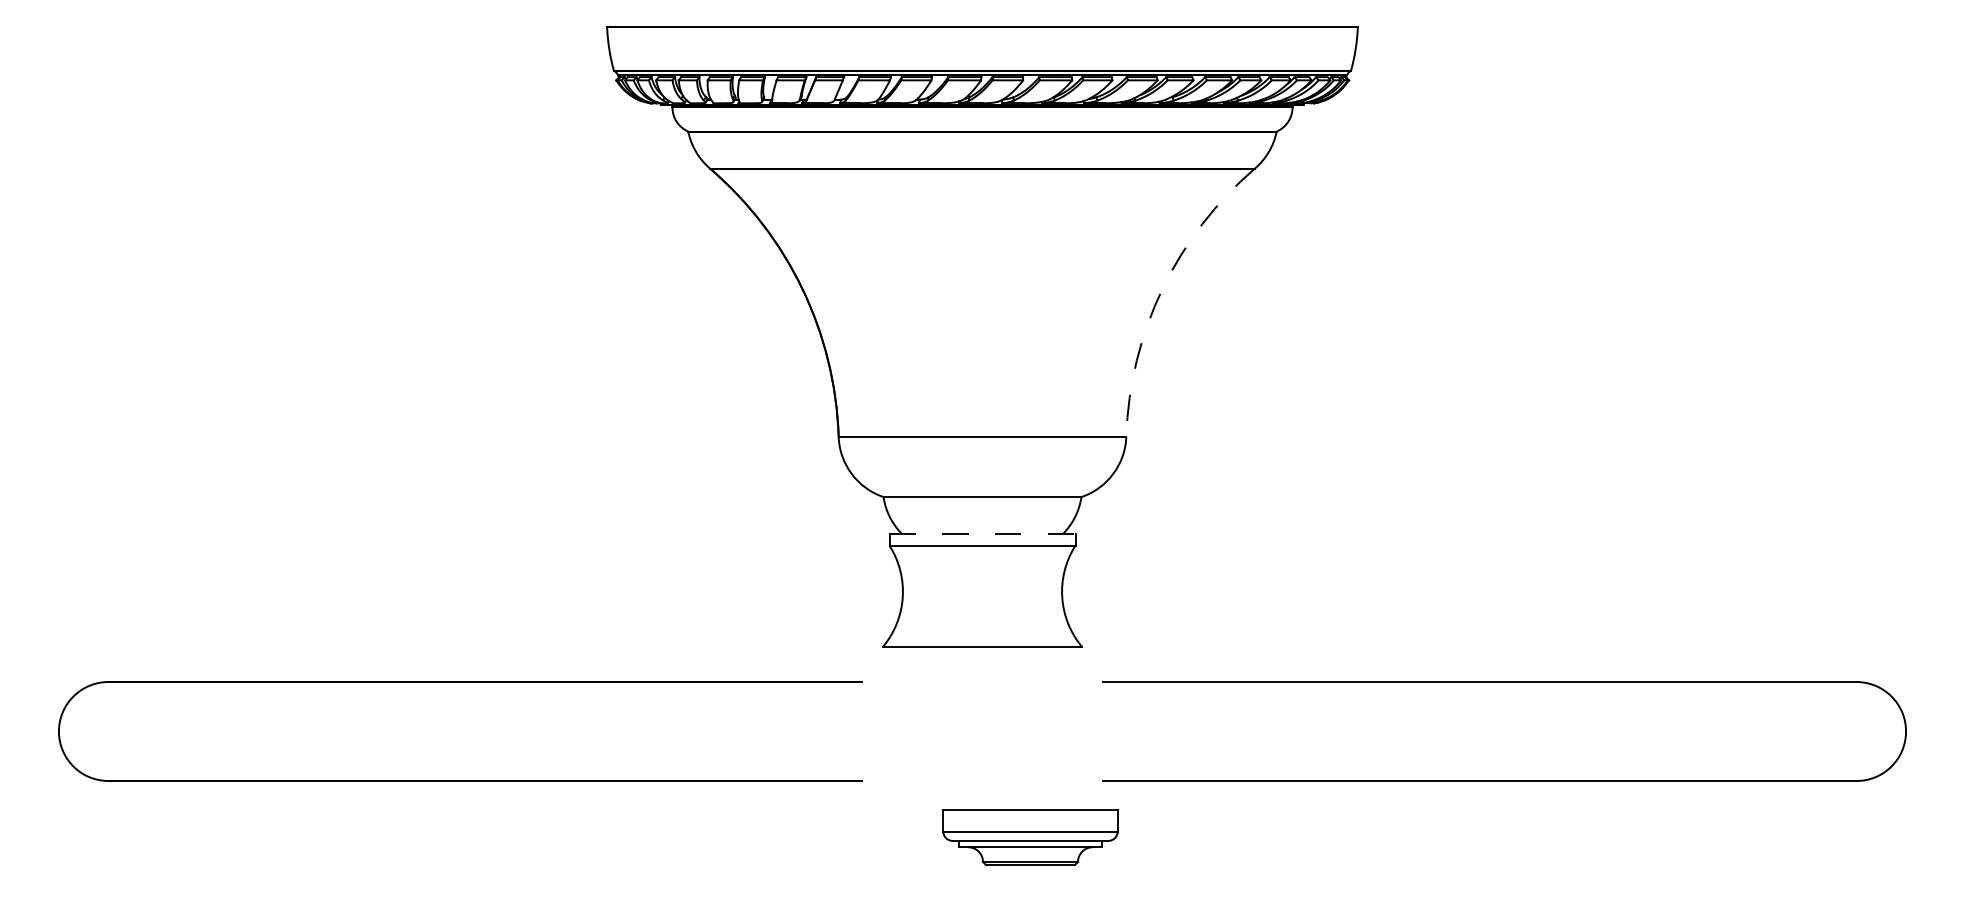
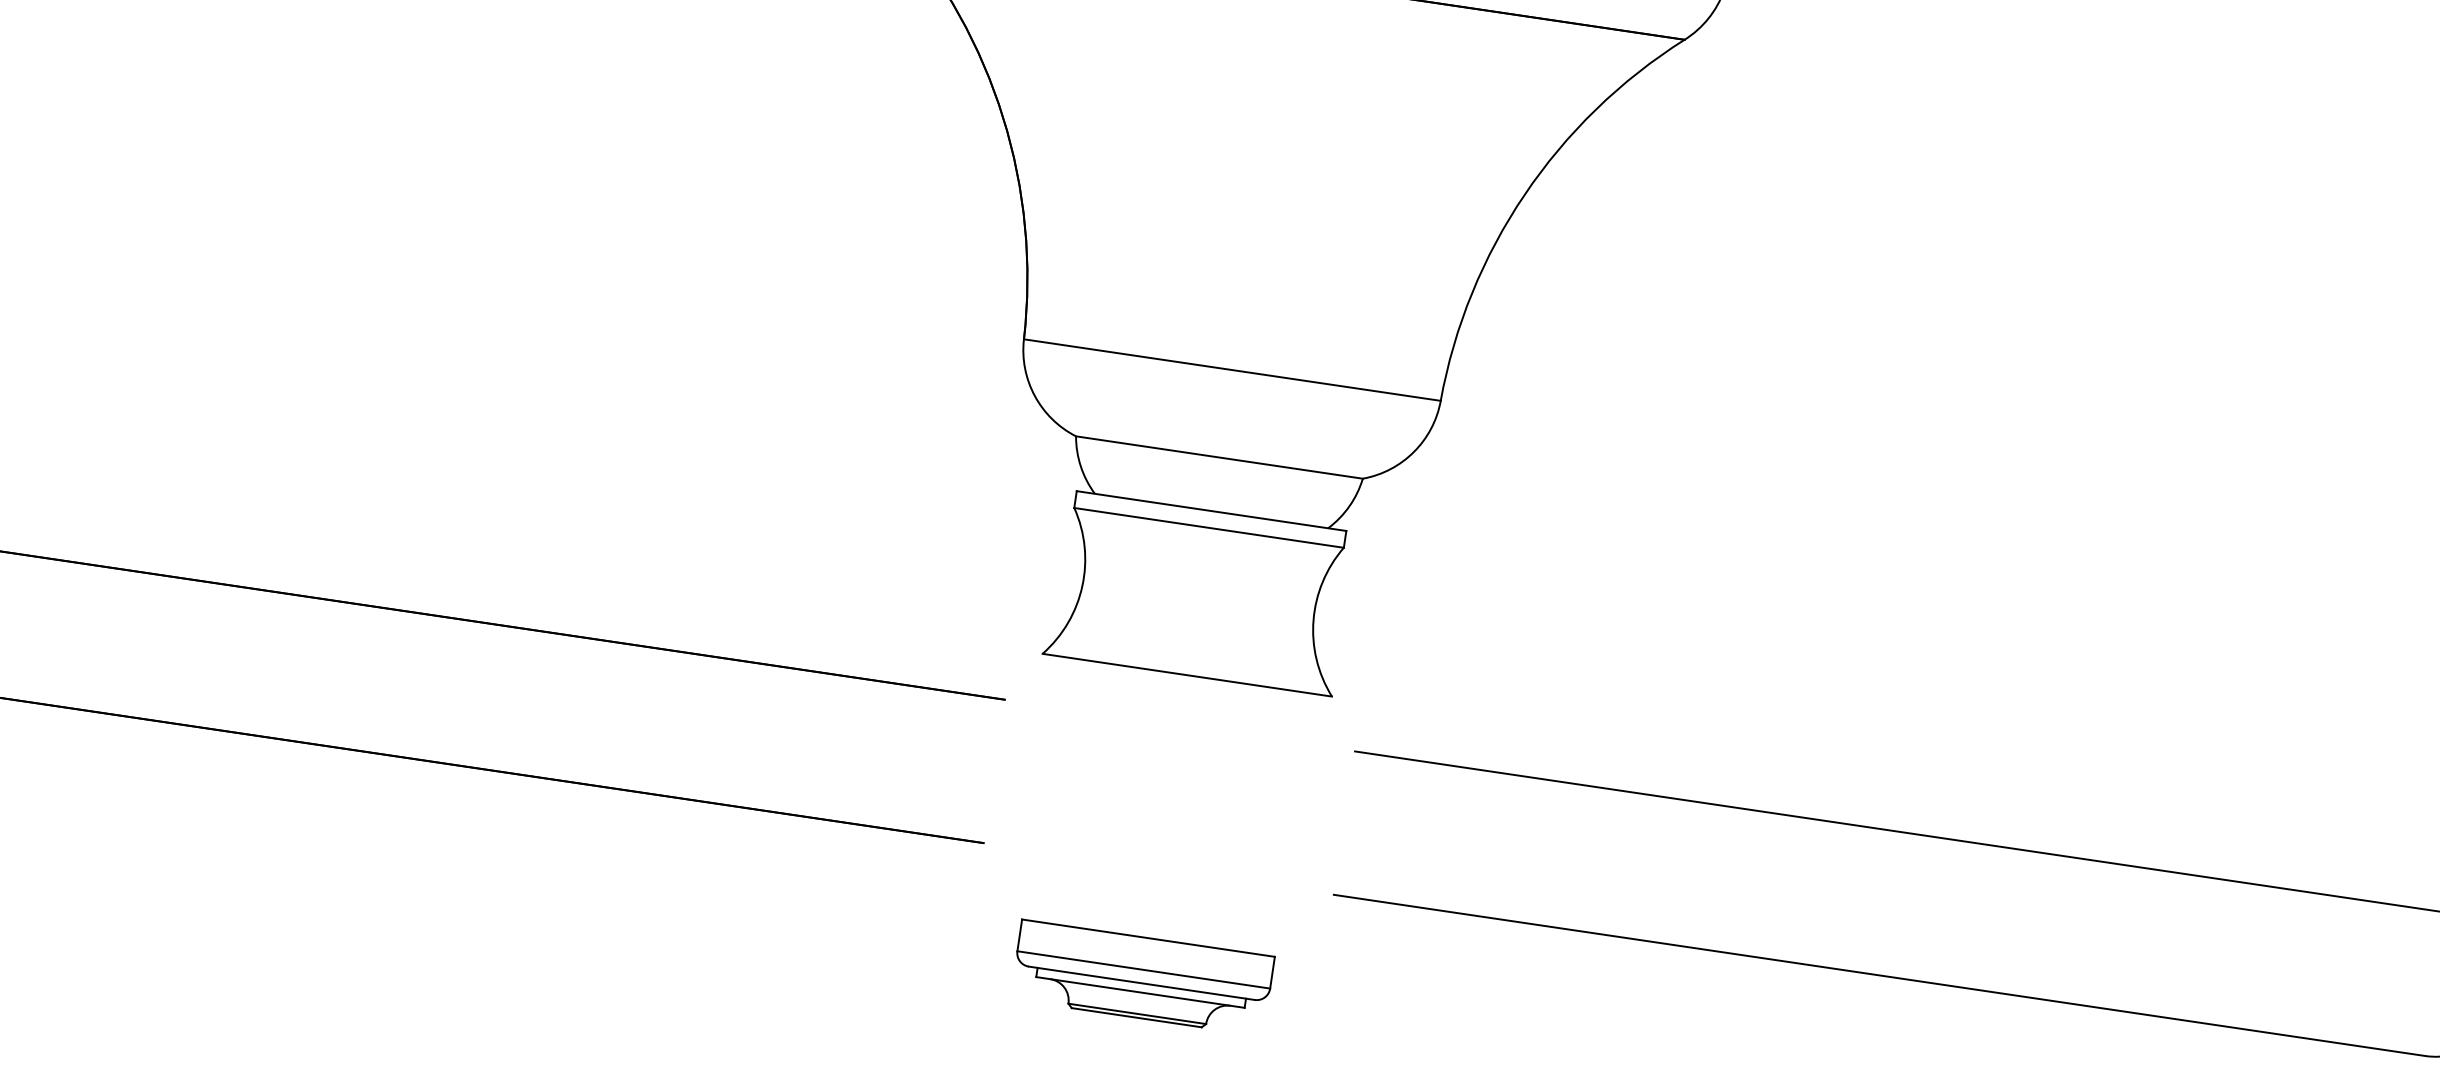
arc: (1162, 289) -> (1524, 195), dashed -> solid
line: (983, 534) -> (1212, 511), dashed -> solid
part: (1030, 837) -> (1142, 978), moved

